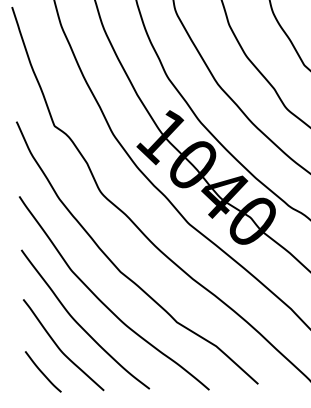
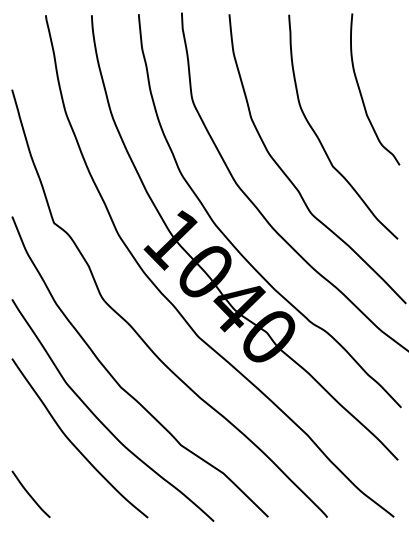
curve: (59, 347) -> (50, 468), removed

